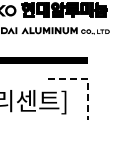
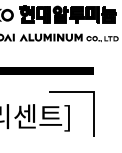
line: (87, 79) -> (93, 92), dashed -> solid

